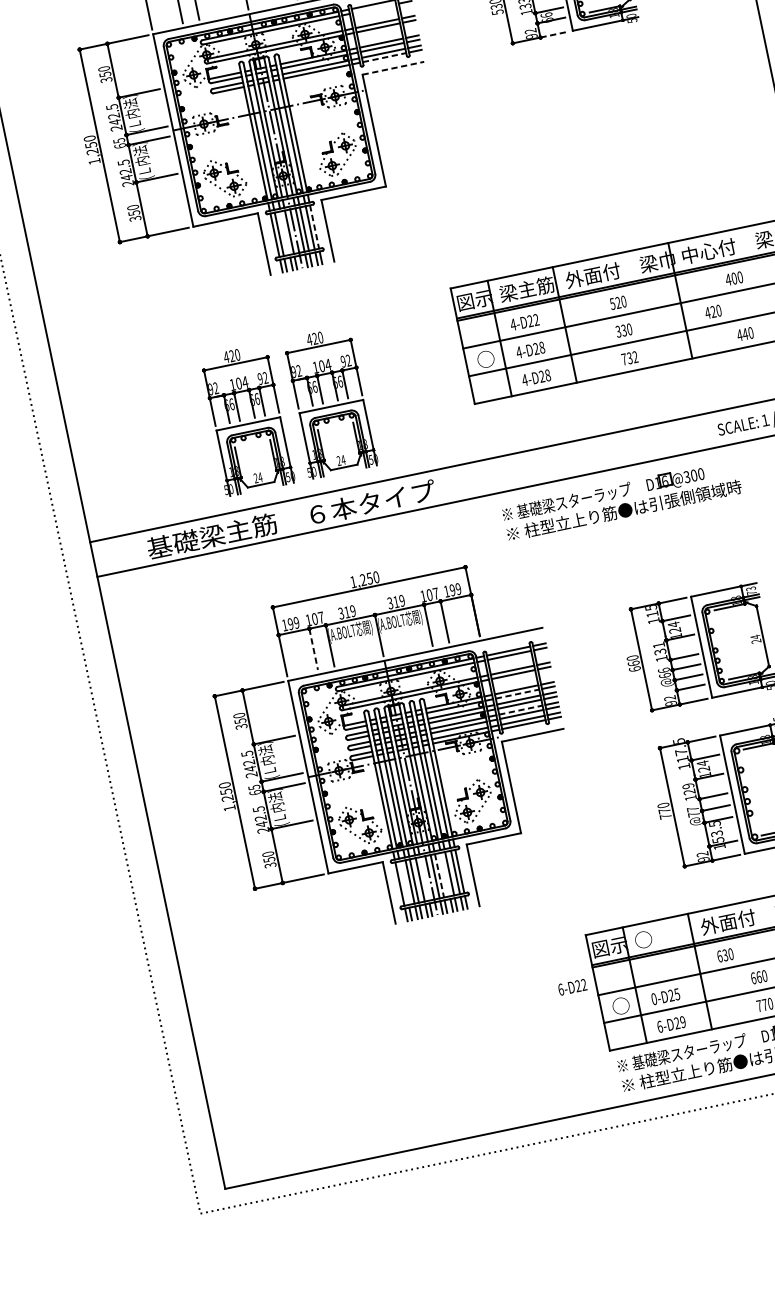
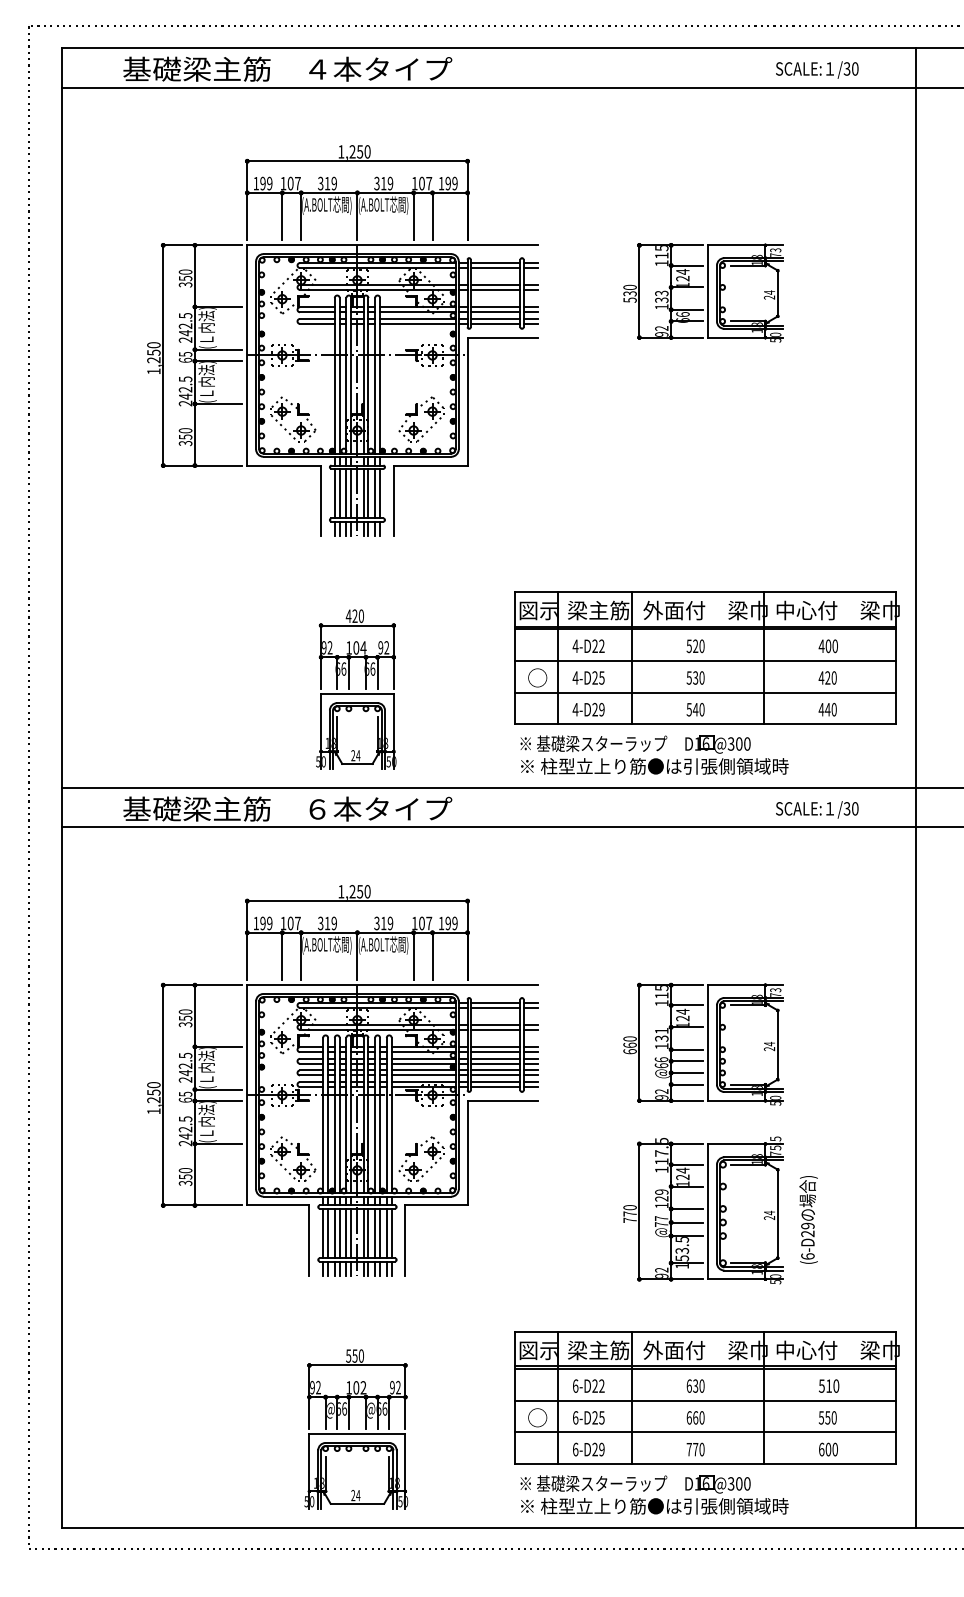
line: (374, 9) -> (495, 268), added
line: (554, 34) -> (687, 337), dashed -> solid
line: (384, 57) -> (495, 323), dashed -> solid
line: (393, 68) -> (503, 337), dashed -> solid
line: (314, 226) -> (380, 493), dashed -> solid
line: (285, 233) -> (346, 493), added
text: (712, 311) -> (827, 677), moved
text: (618, 331) -> (689, 677), 330 -> 530
text: (541, 347) -> (601, 677), 4-D28 -> 4-D25
text: (629, 358) -> (695, 709), 732 -> 540
text: (547, 375) -> (601, 709), 4-D28 -> 4-D29
part: (246, 419) -> (261, 689), removed
part: (621, 500) -> (654, 754), moved
line: (313, 649) -> (282, 956), dashed -> solid
line: (517, 694) -> (495, 1052), dashed -> solid
line: (520, 710) -> (495, 1070), dashed -> solid
line: (445, 874) -> (375, 1233), added
line: (439, 875) -> (368, 1233), dashed -> solid
line: (424, 878) -> (351, 1233), added
line: (404, 883) -> (328, 1233), added
text: (661, 936) -> (598, 1350), ○ -> 梁主筋
text: (725, 954) -> (695, 1385), moved
text: (572, 986) -> (588, 1385), moved
text: (654, 998) -> (575, 1417), 0-D25 -> 6-D25
part: (464, 1049) -> (356, 1429), added

